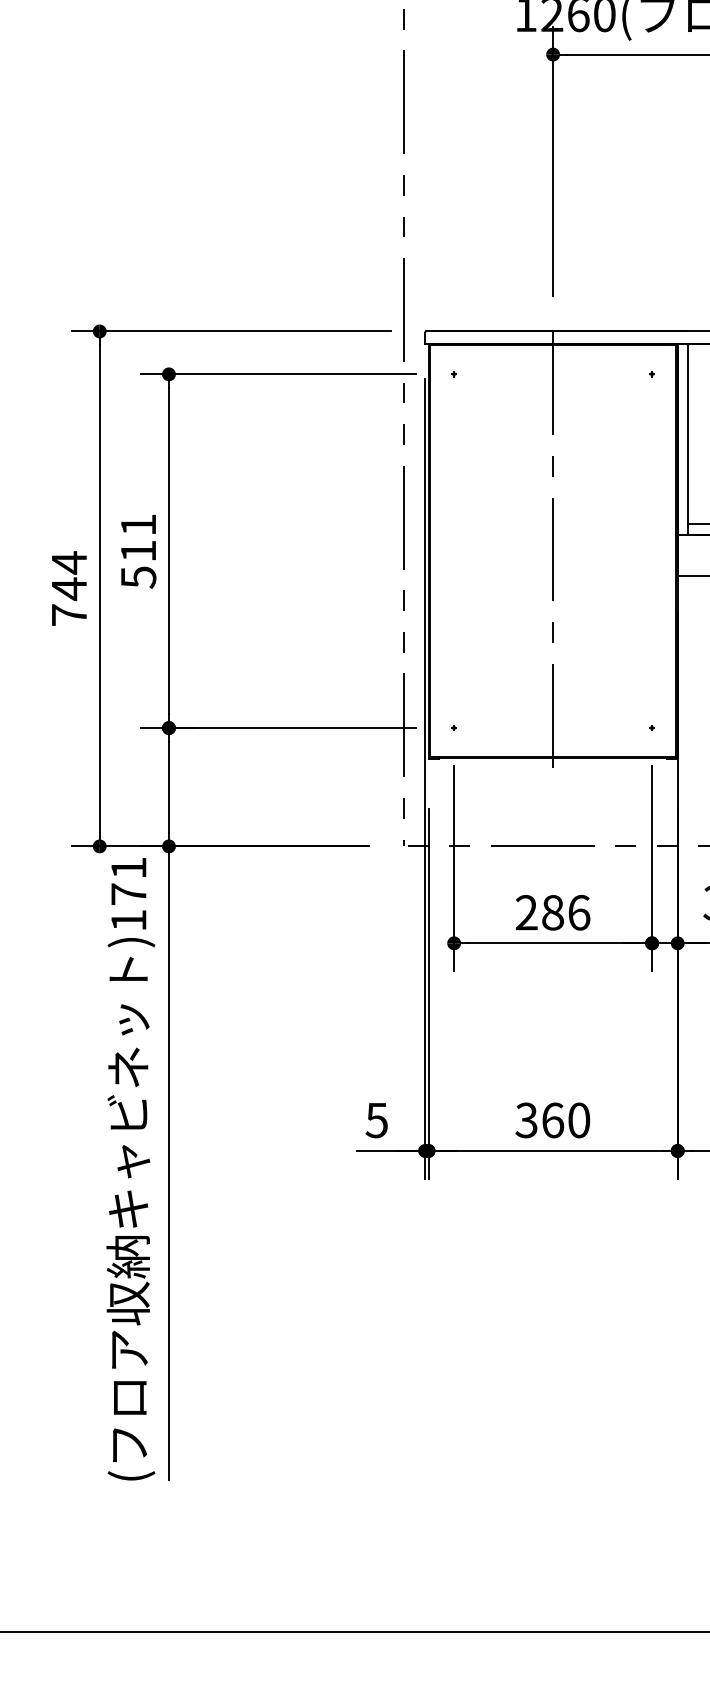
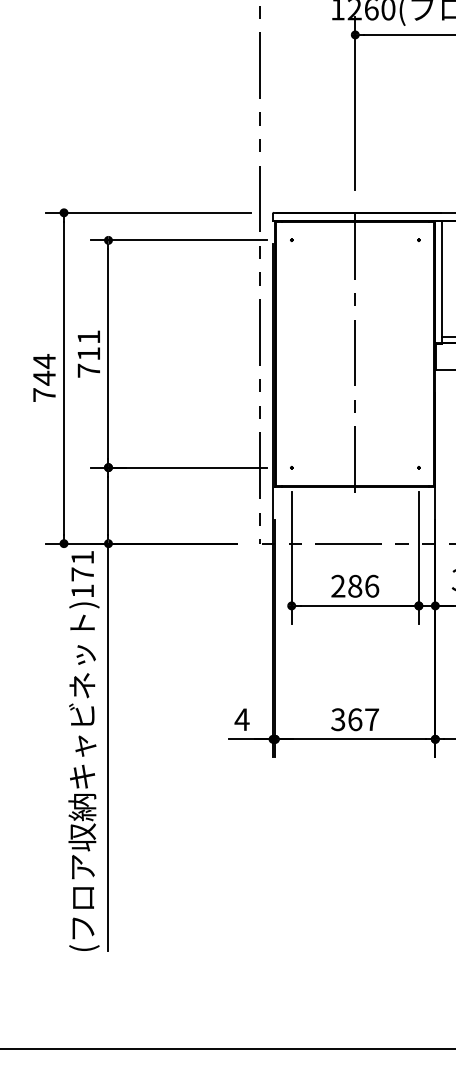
text: (137, 576) -> (88, 370), 511 -> 711
text: (376, 1120) -> (241, 719), 5 -> 4
text: (579, 1120) -> (372, 719), 360 -> 367

